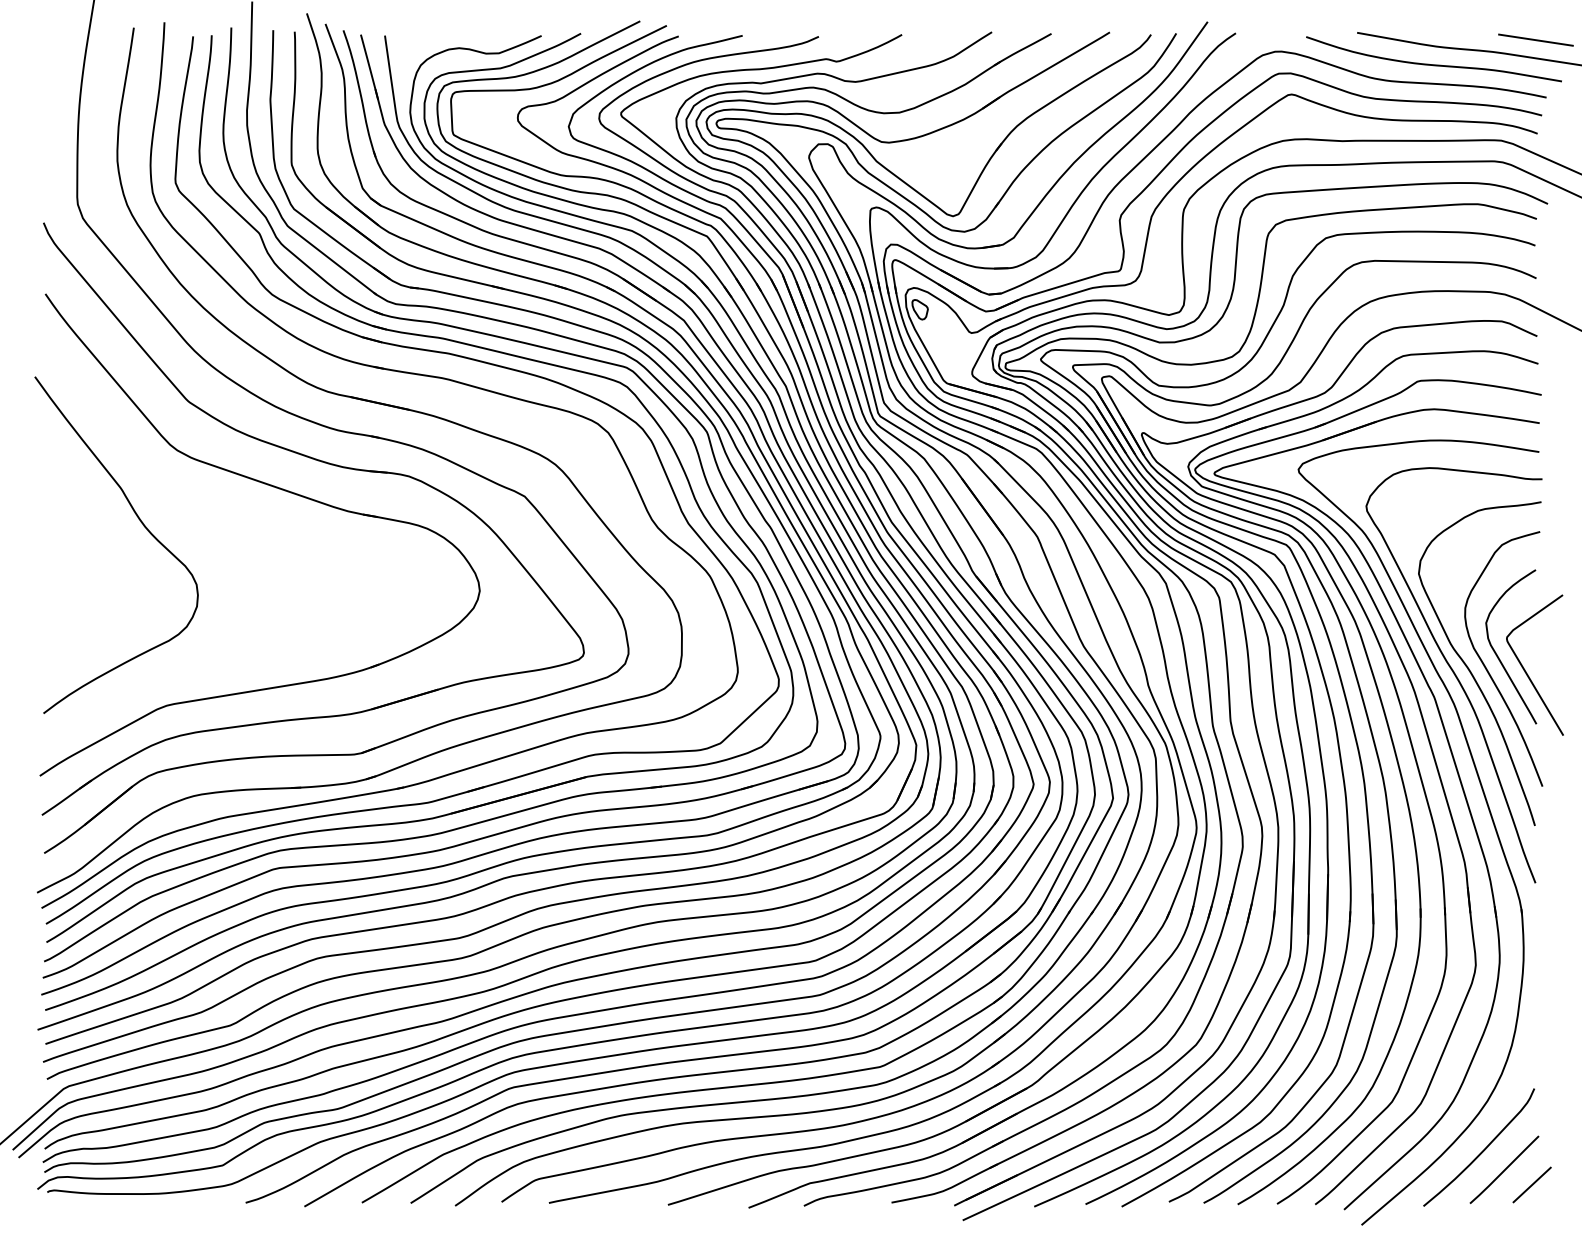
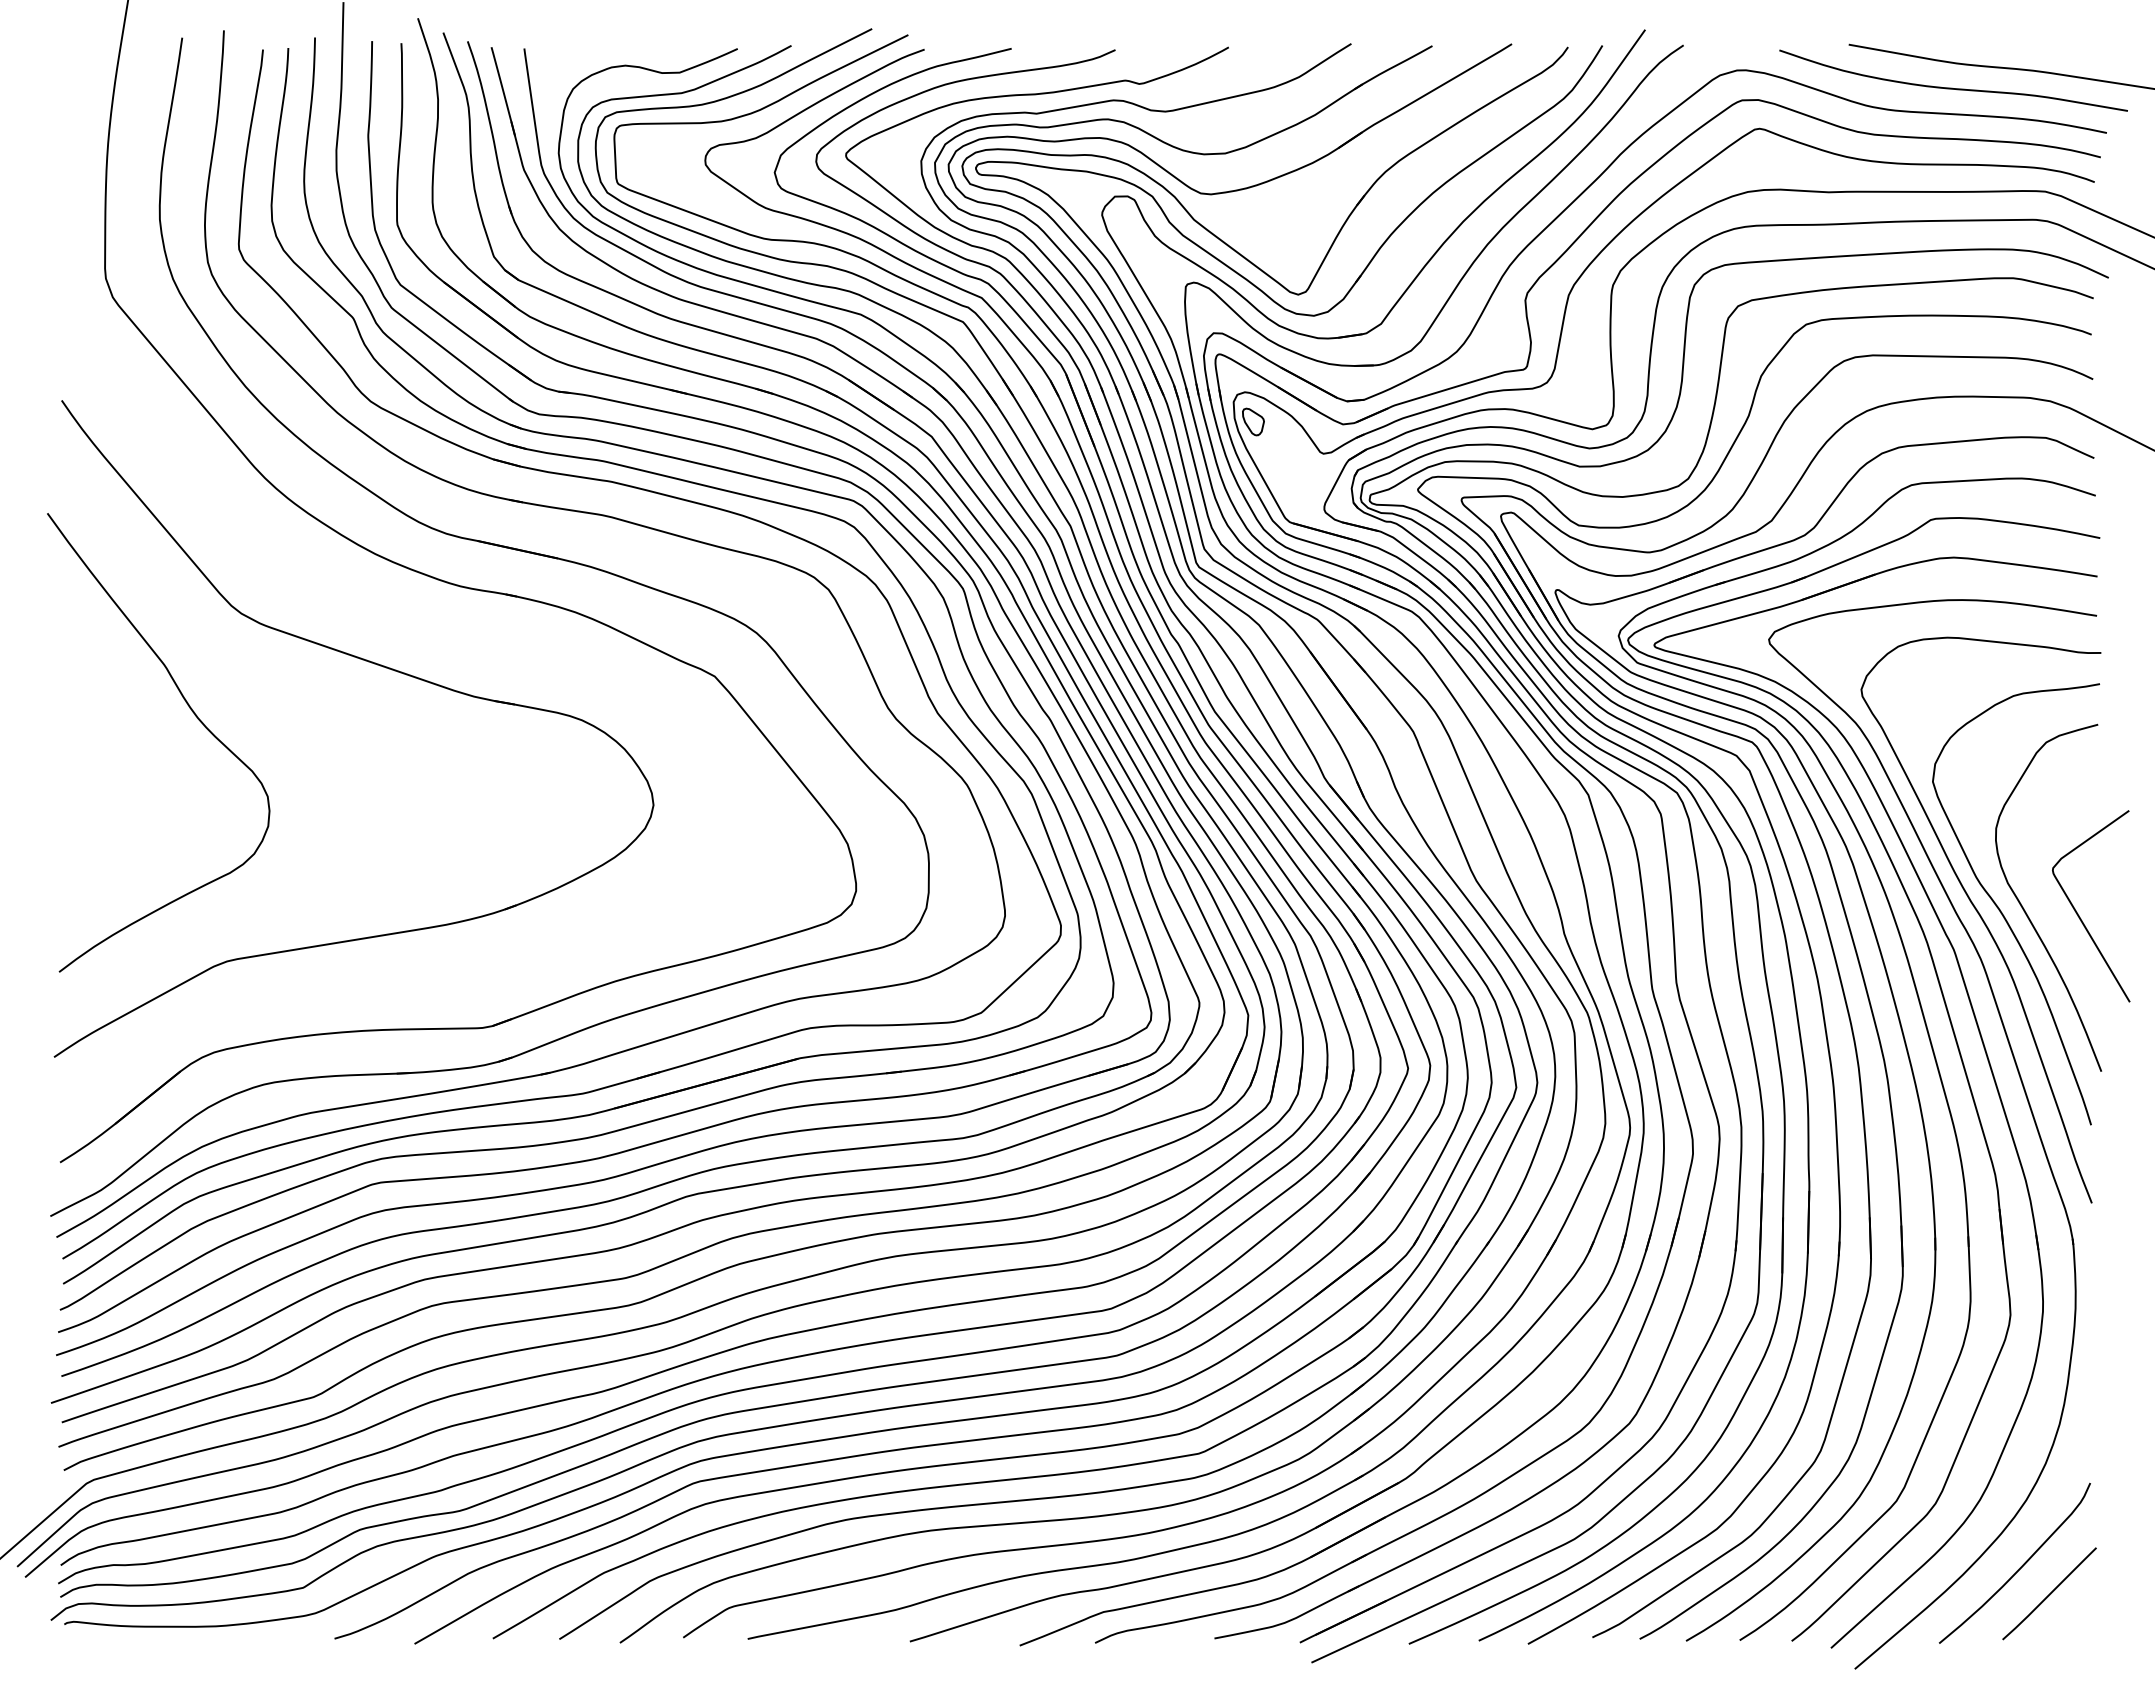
line: (1536, 40) -> (2092, 54), removed
part: (330, 464) -> (450, 633), removed
curve: (1498, 656) -> (2041, 894), removed
line: (1531, 1185) -> (2086, 1614), removed

